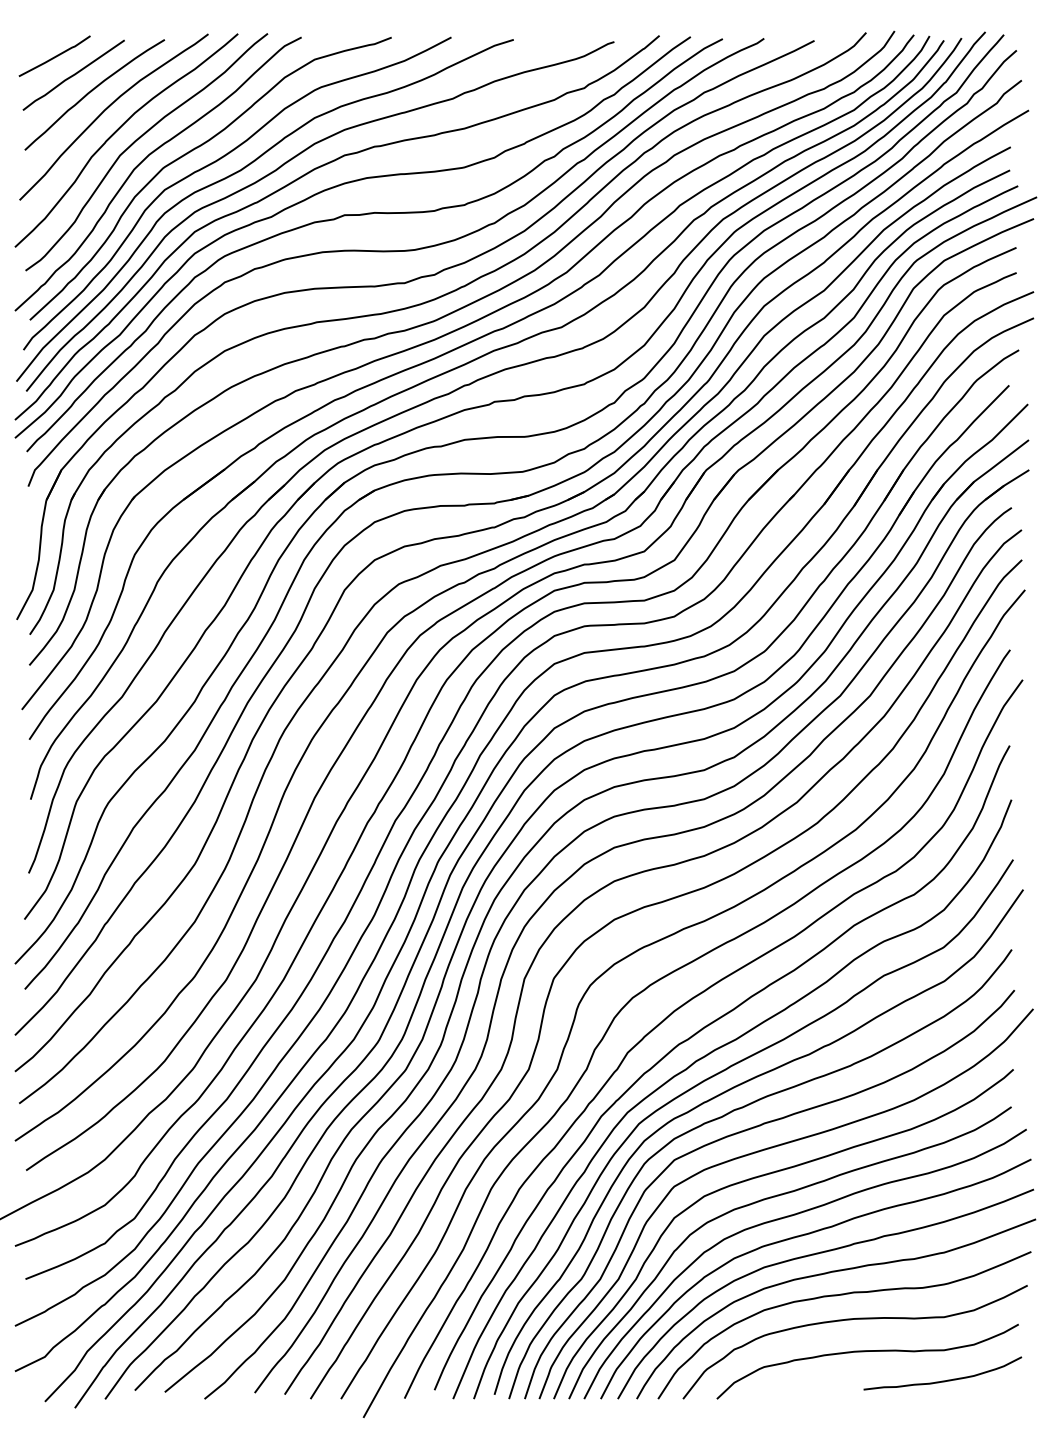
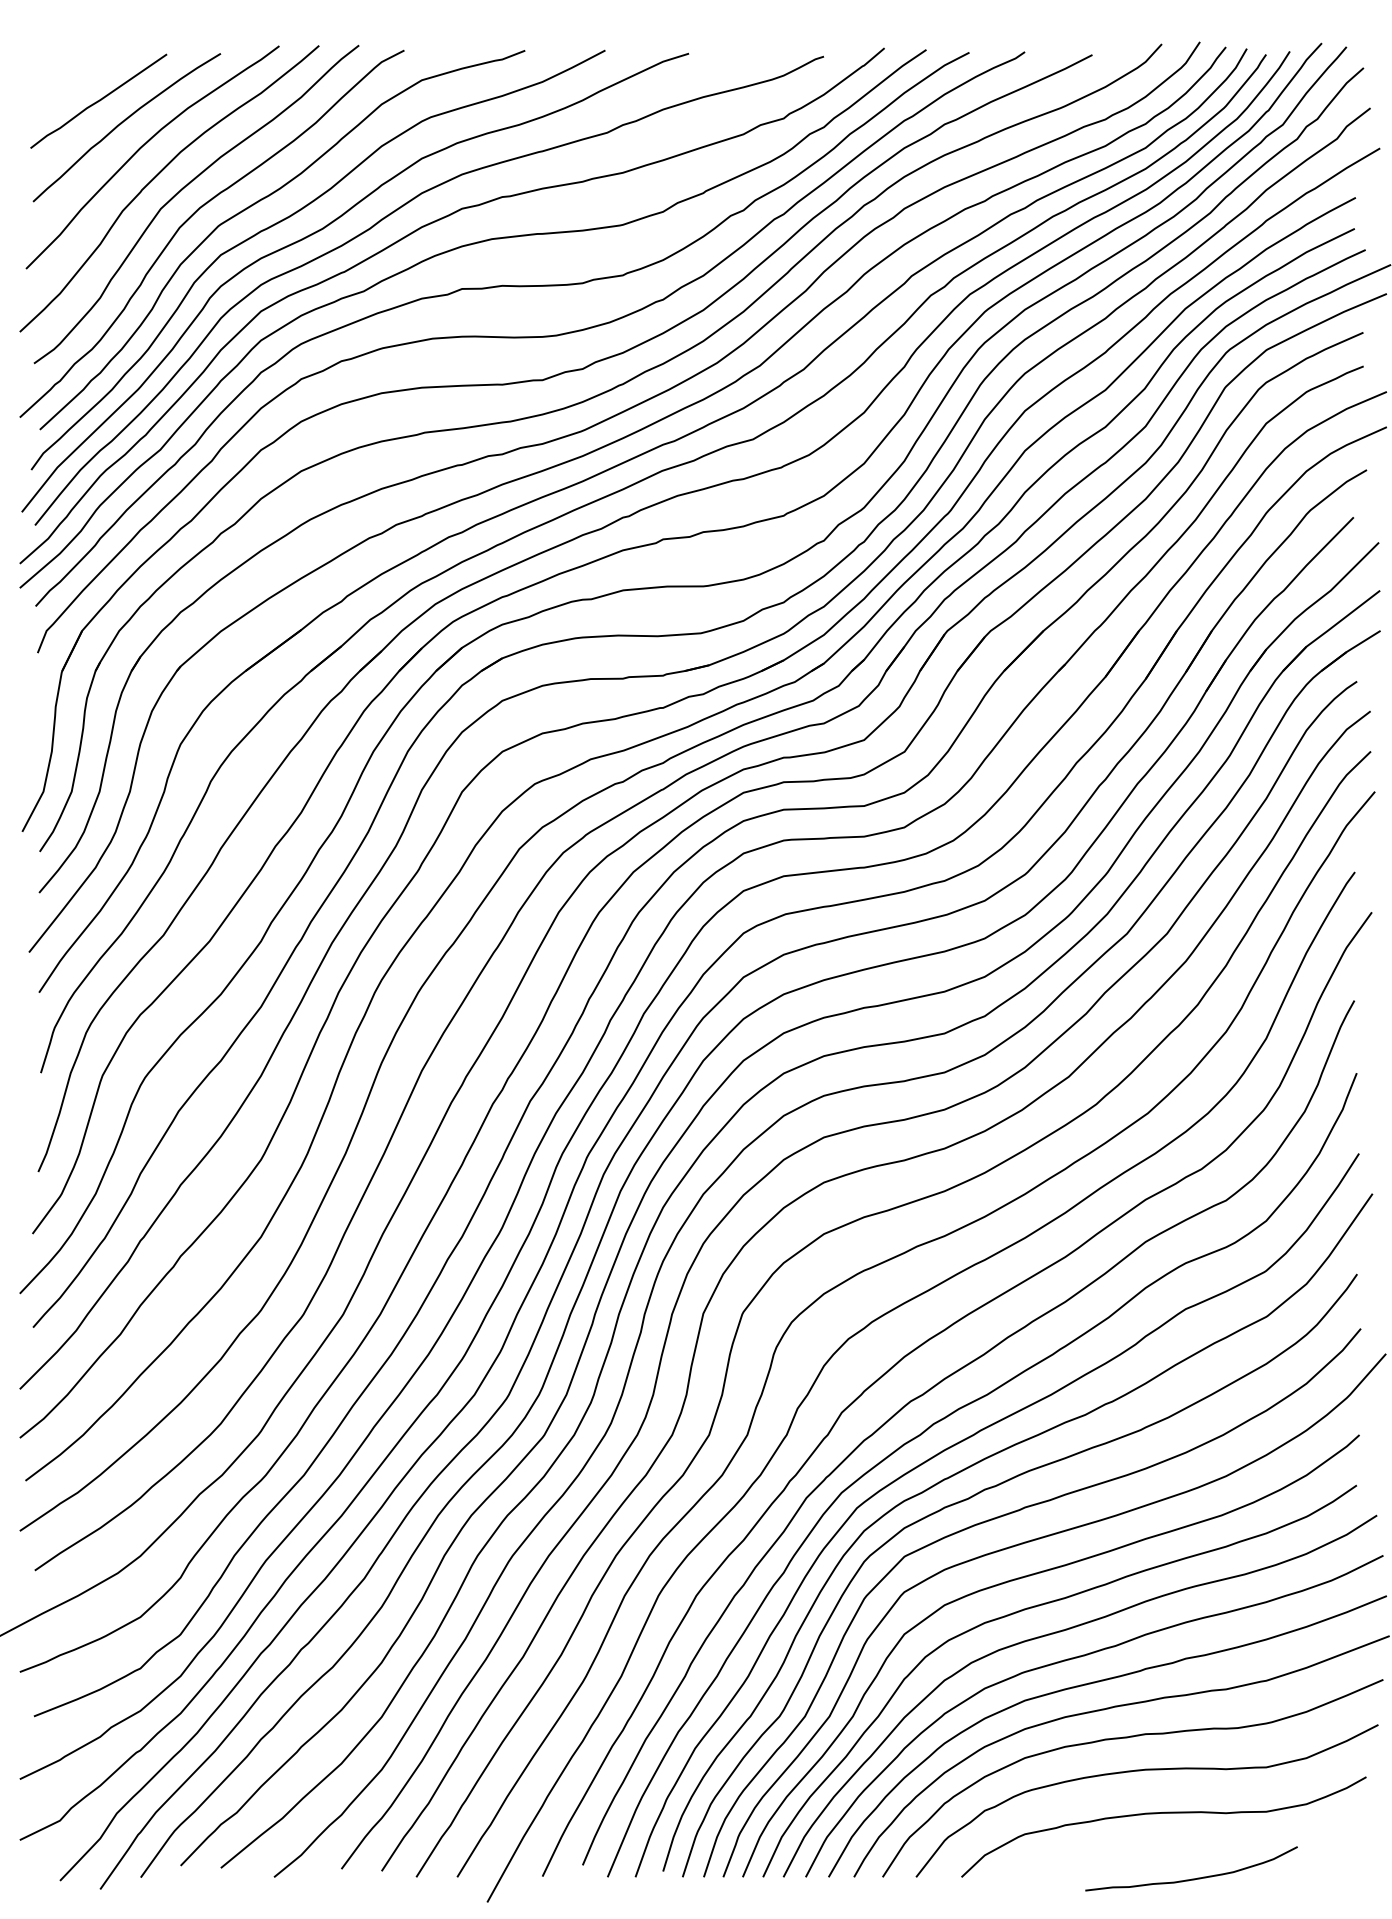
line: (55, 56) -> (74, 75), removed
curve: (942, 1380) -> (1191, 1878), moved

